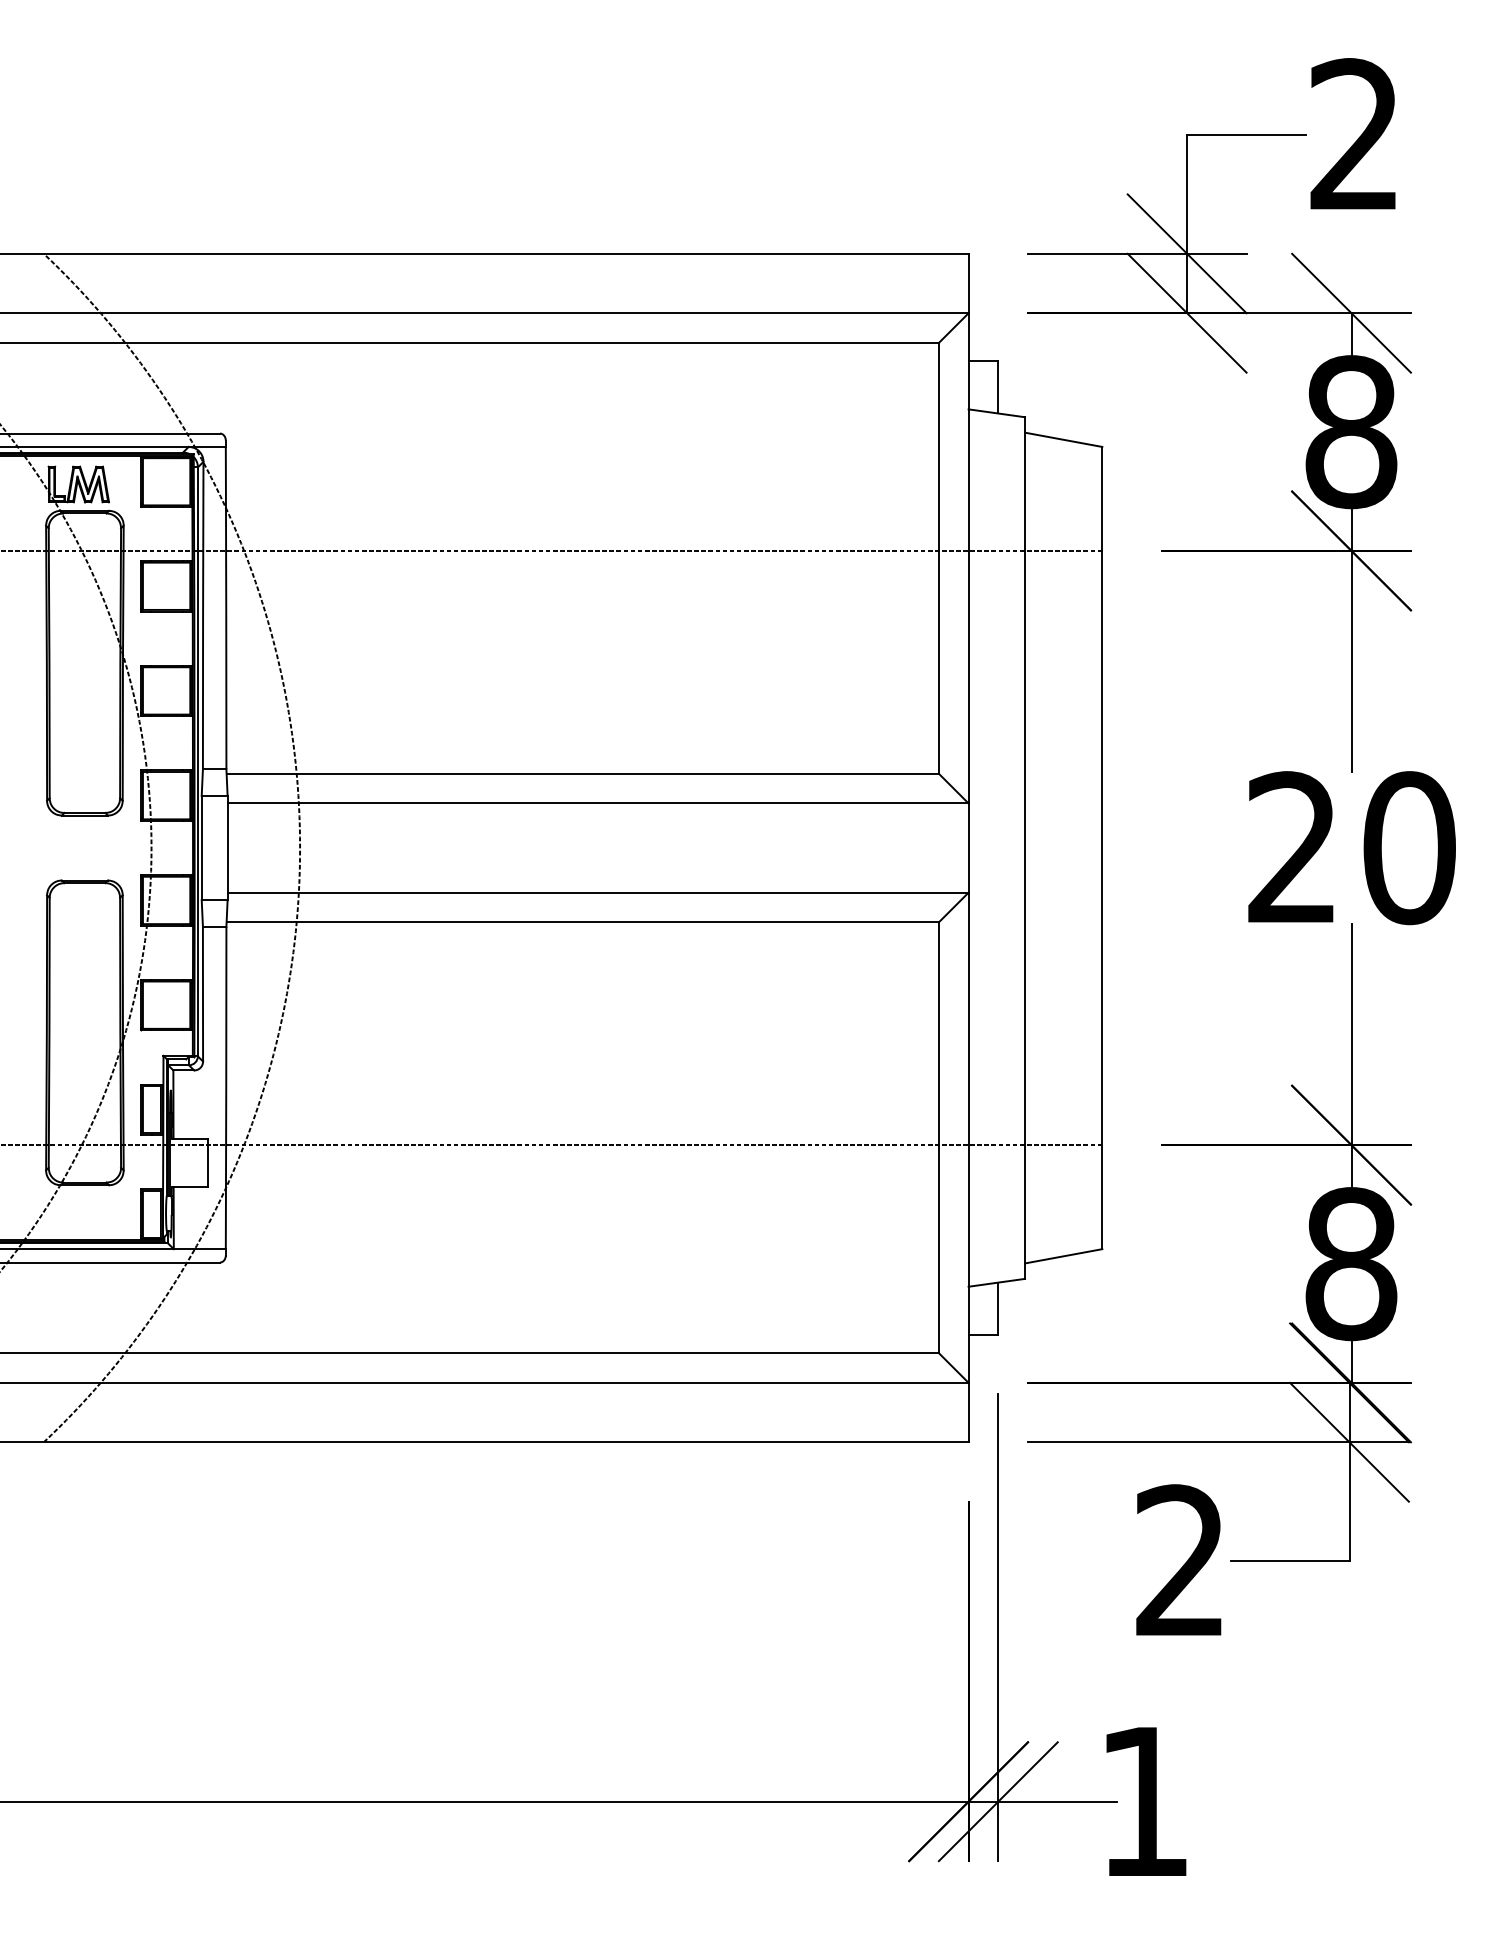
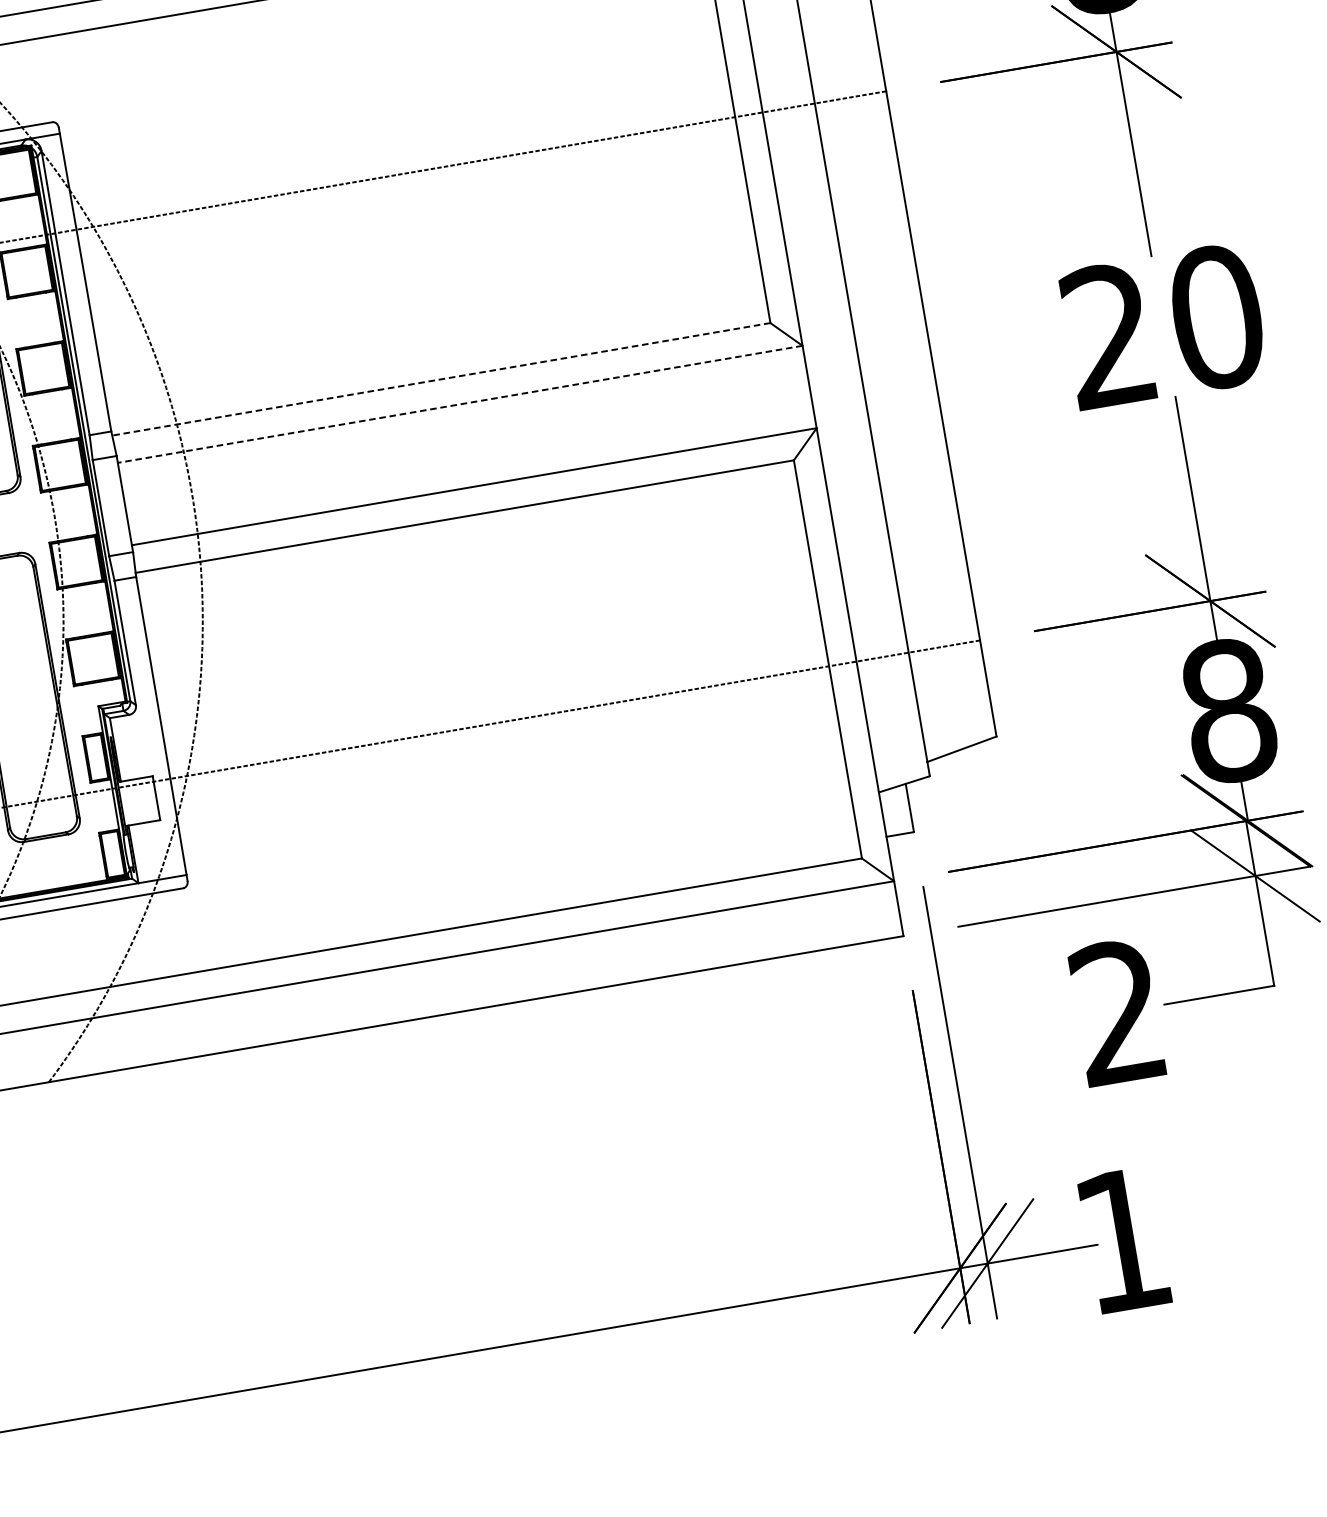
line: (582, 773) -> (441, 379), solid -> dashed
line: (597, 803) -> (459, 404), solid -> dashed

